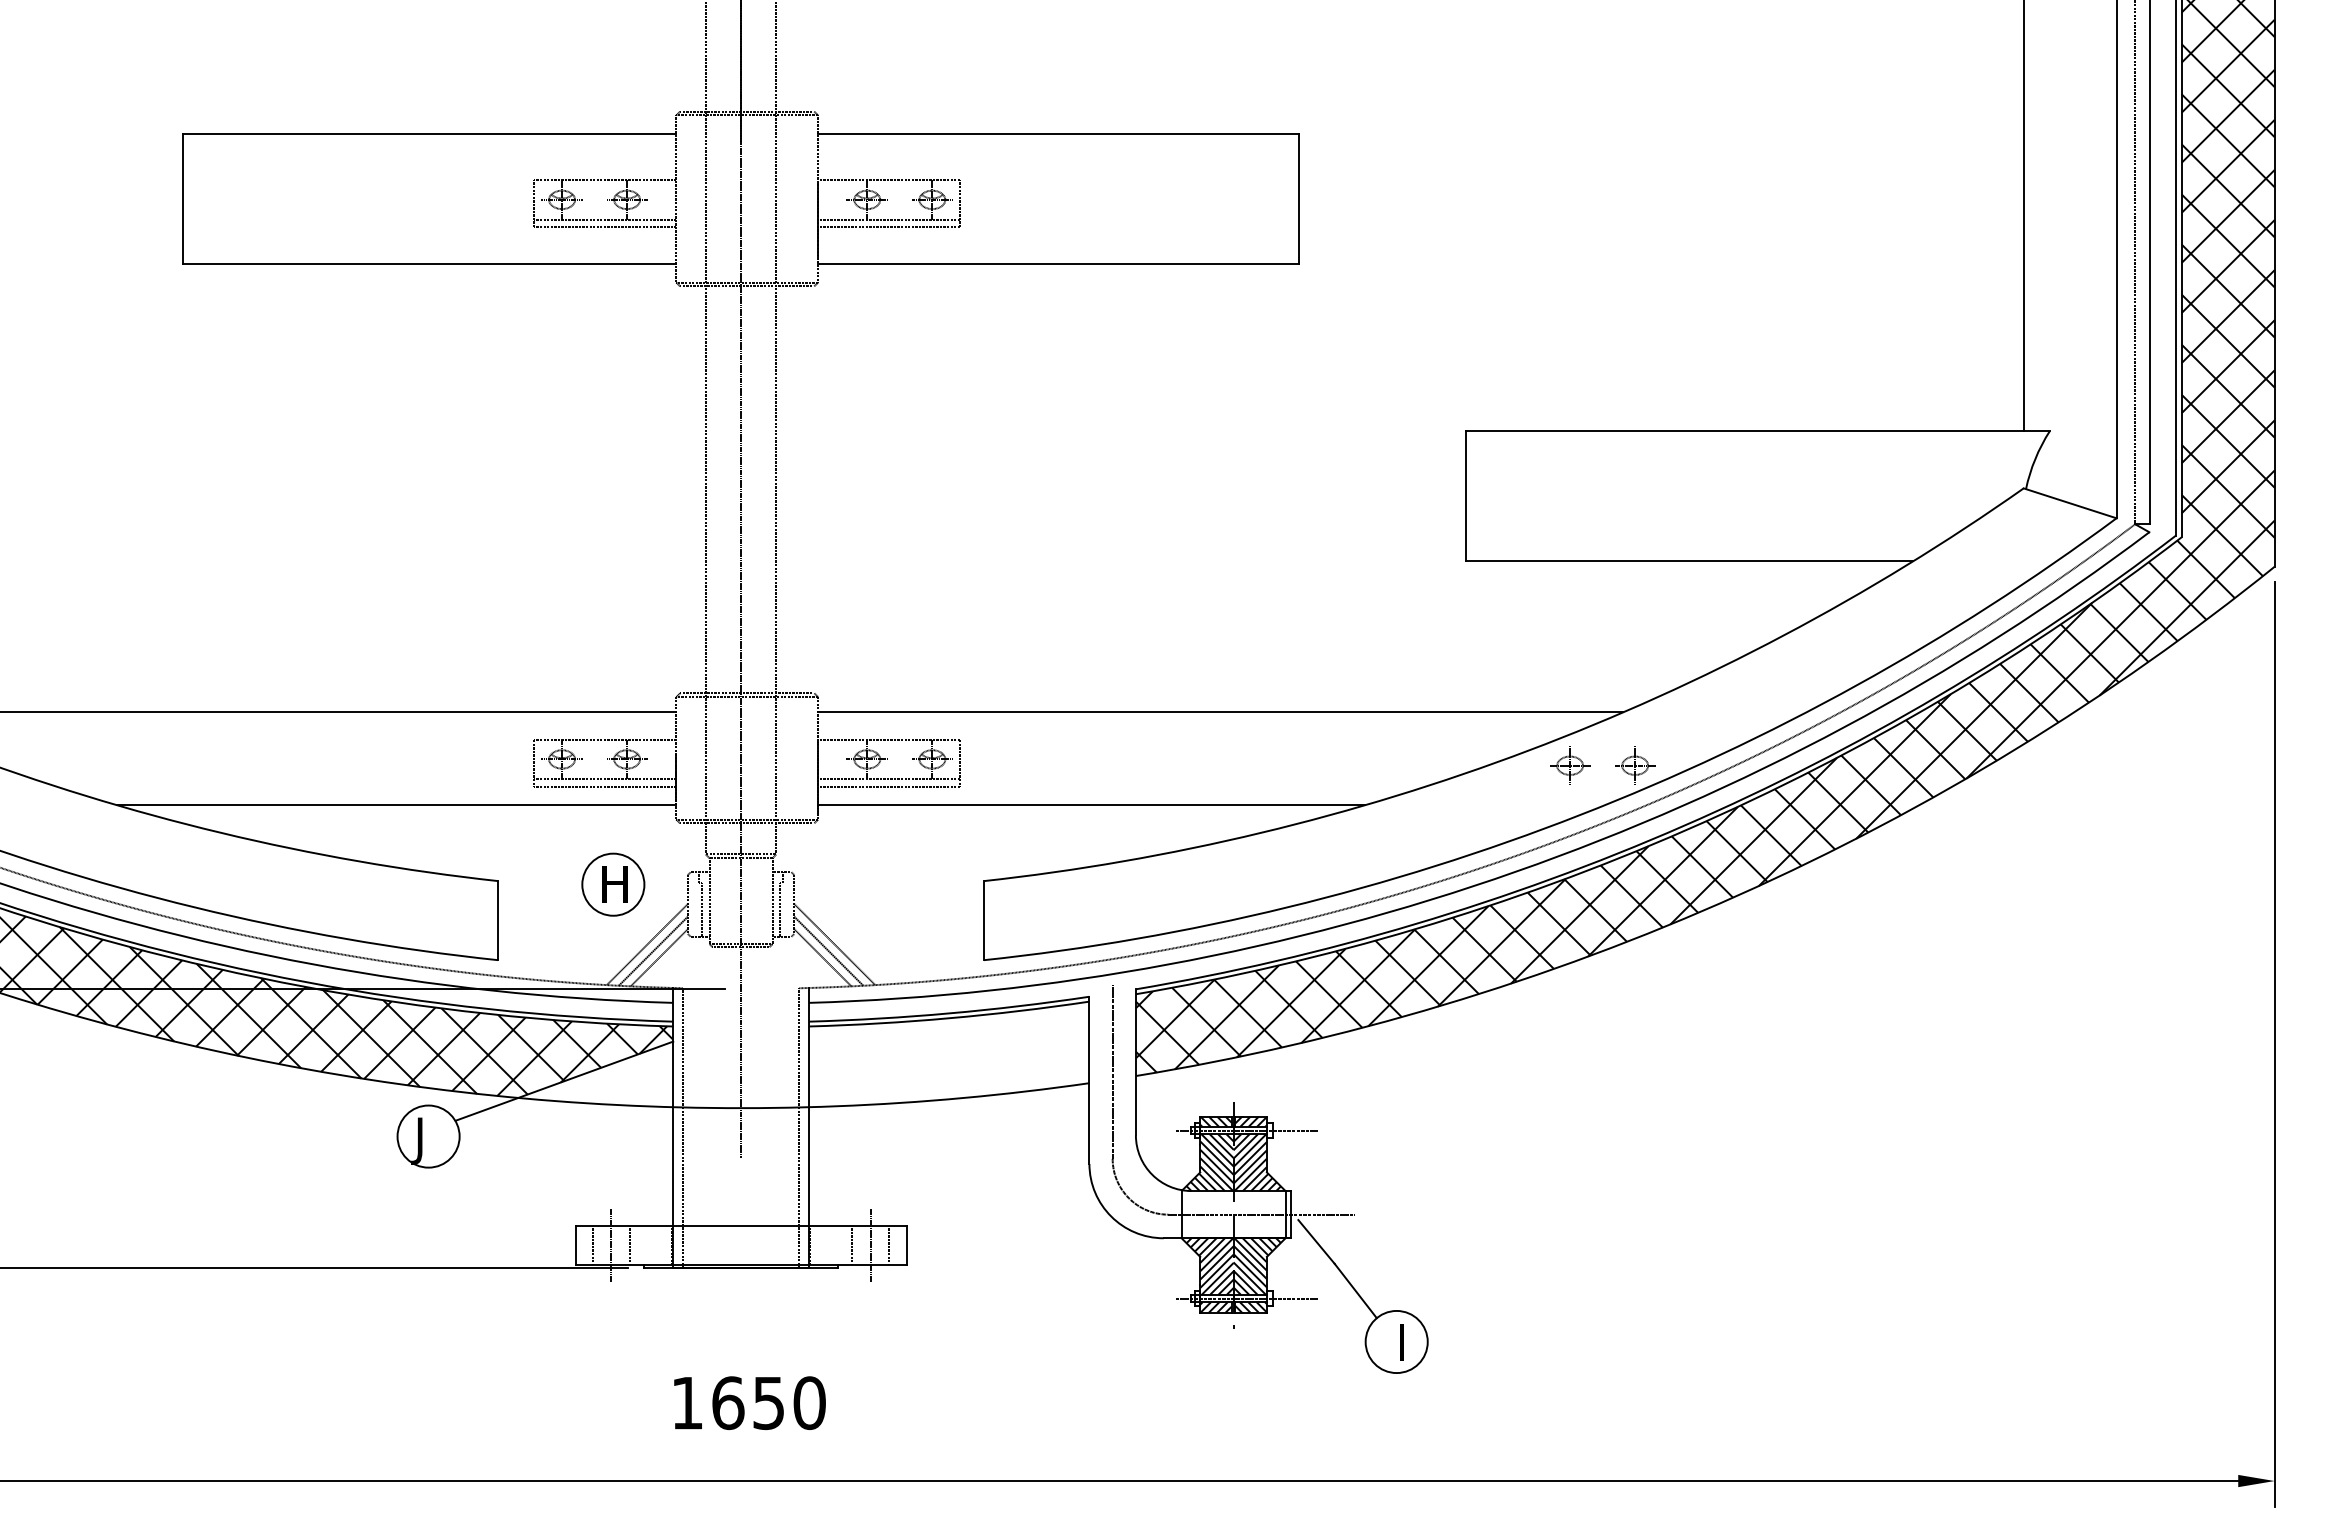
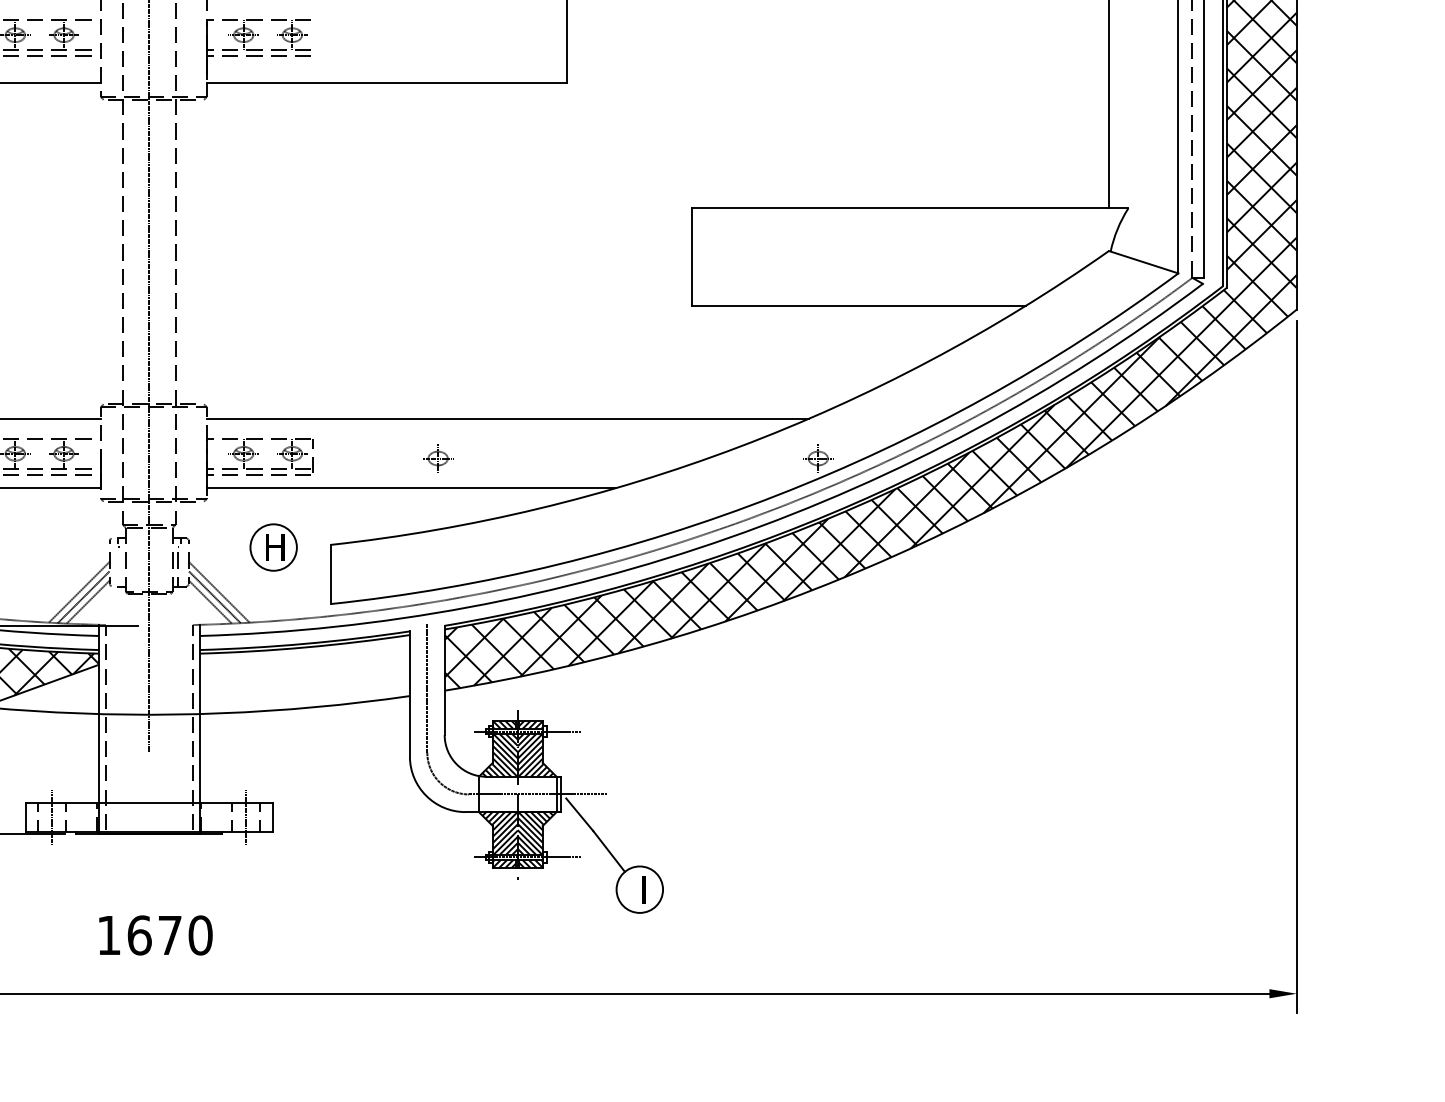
line: (960, 203) -> (313, 37), removed
part: (1570, 765) -> (438, 458), moved
part: (613, 884) -> (273, 547), moved
line: (702, 909) -> (120, 566), removed
text: (768, 1403) -> (169, 935), 1650 -> 1670

